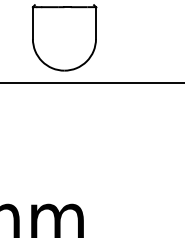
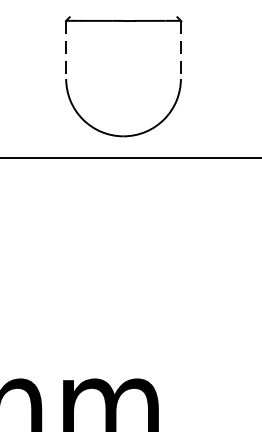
line: (32, 23) -> (65, 50), solid -> dashed
line: (96, 23) -> (181, 50), solid -> dashed

